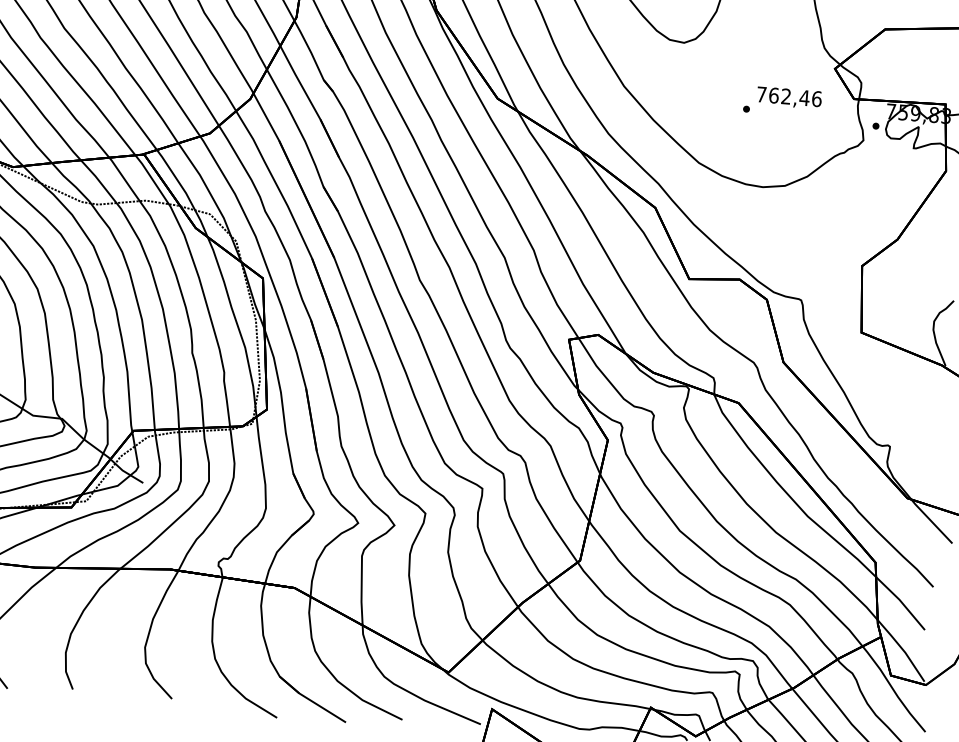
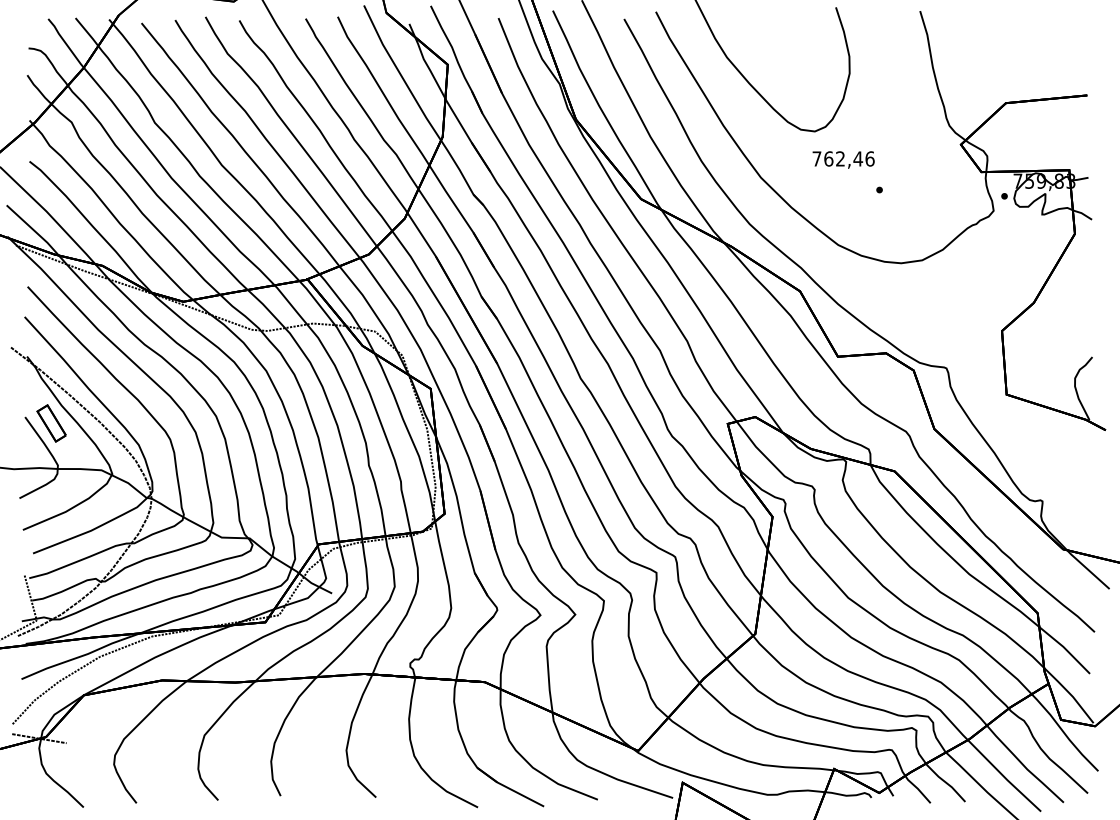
text: (789, 97) -> (843, 159), moved

